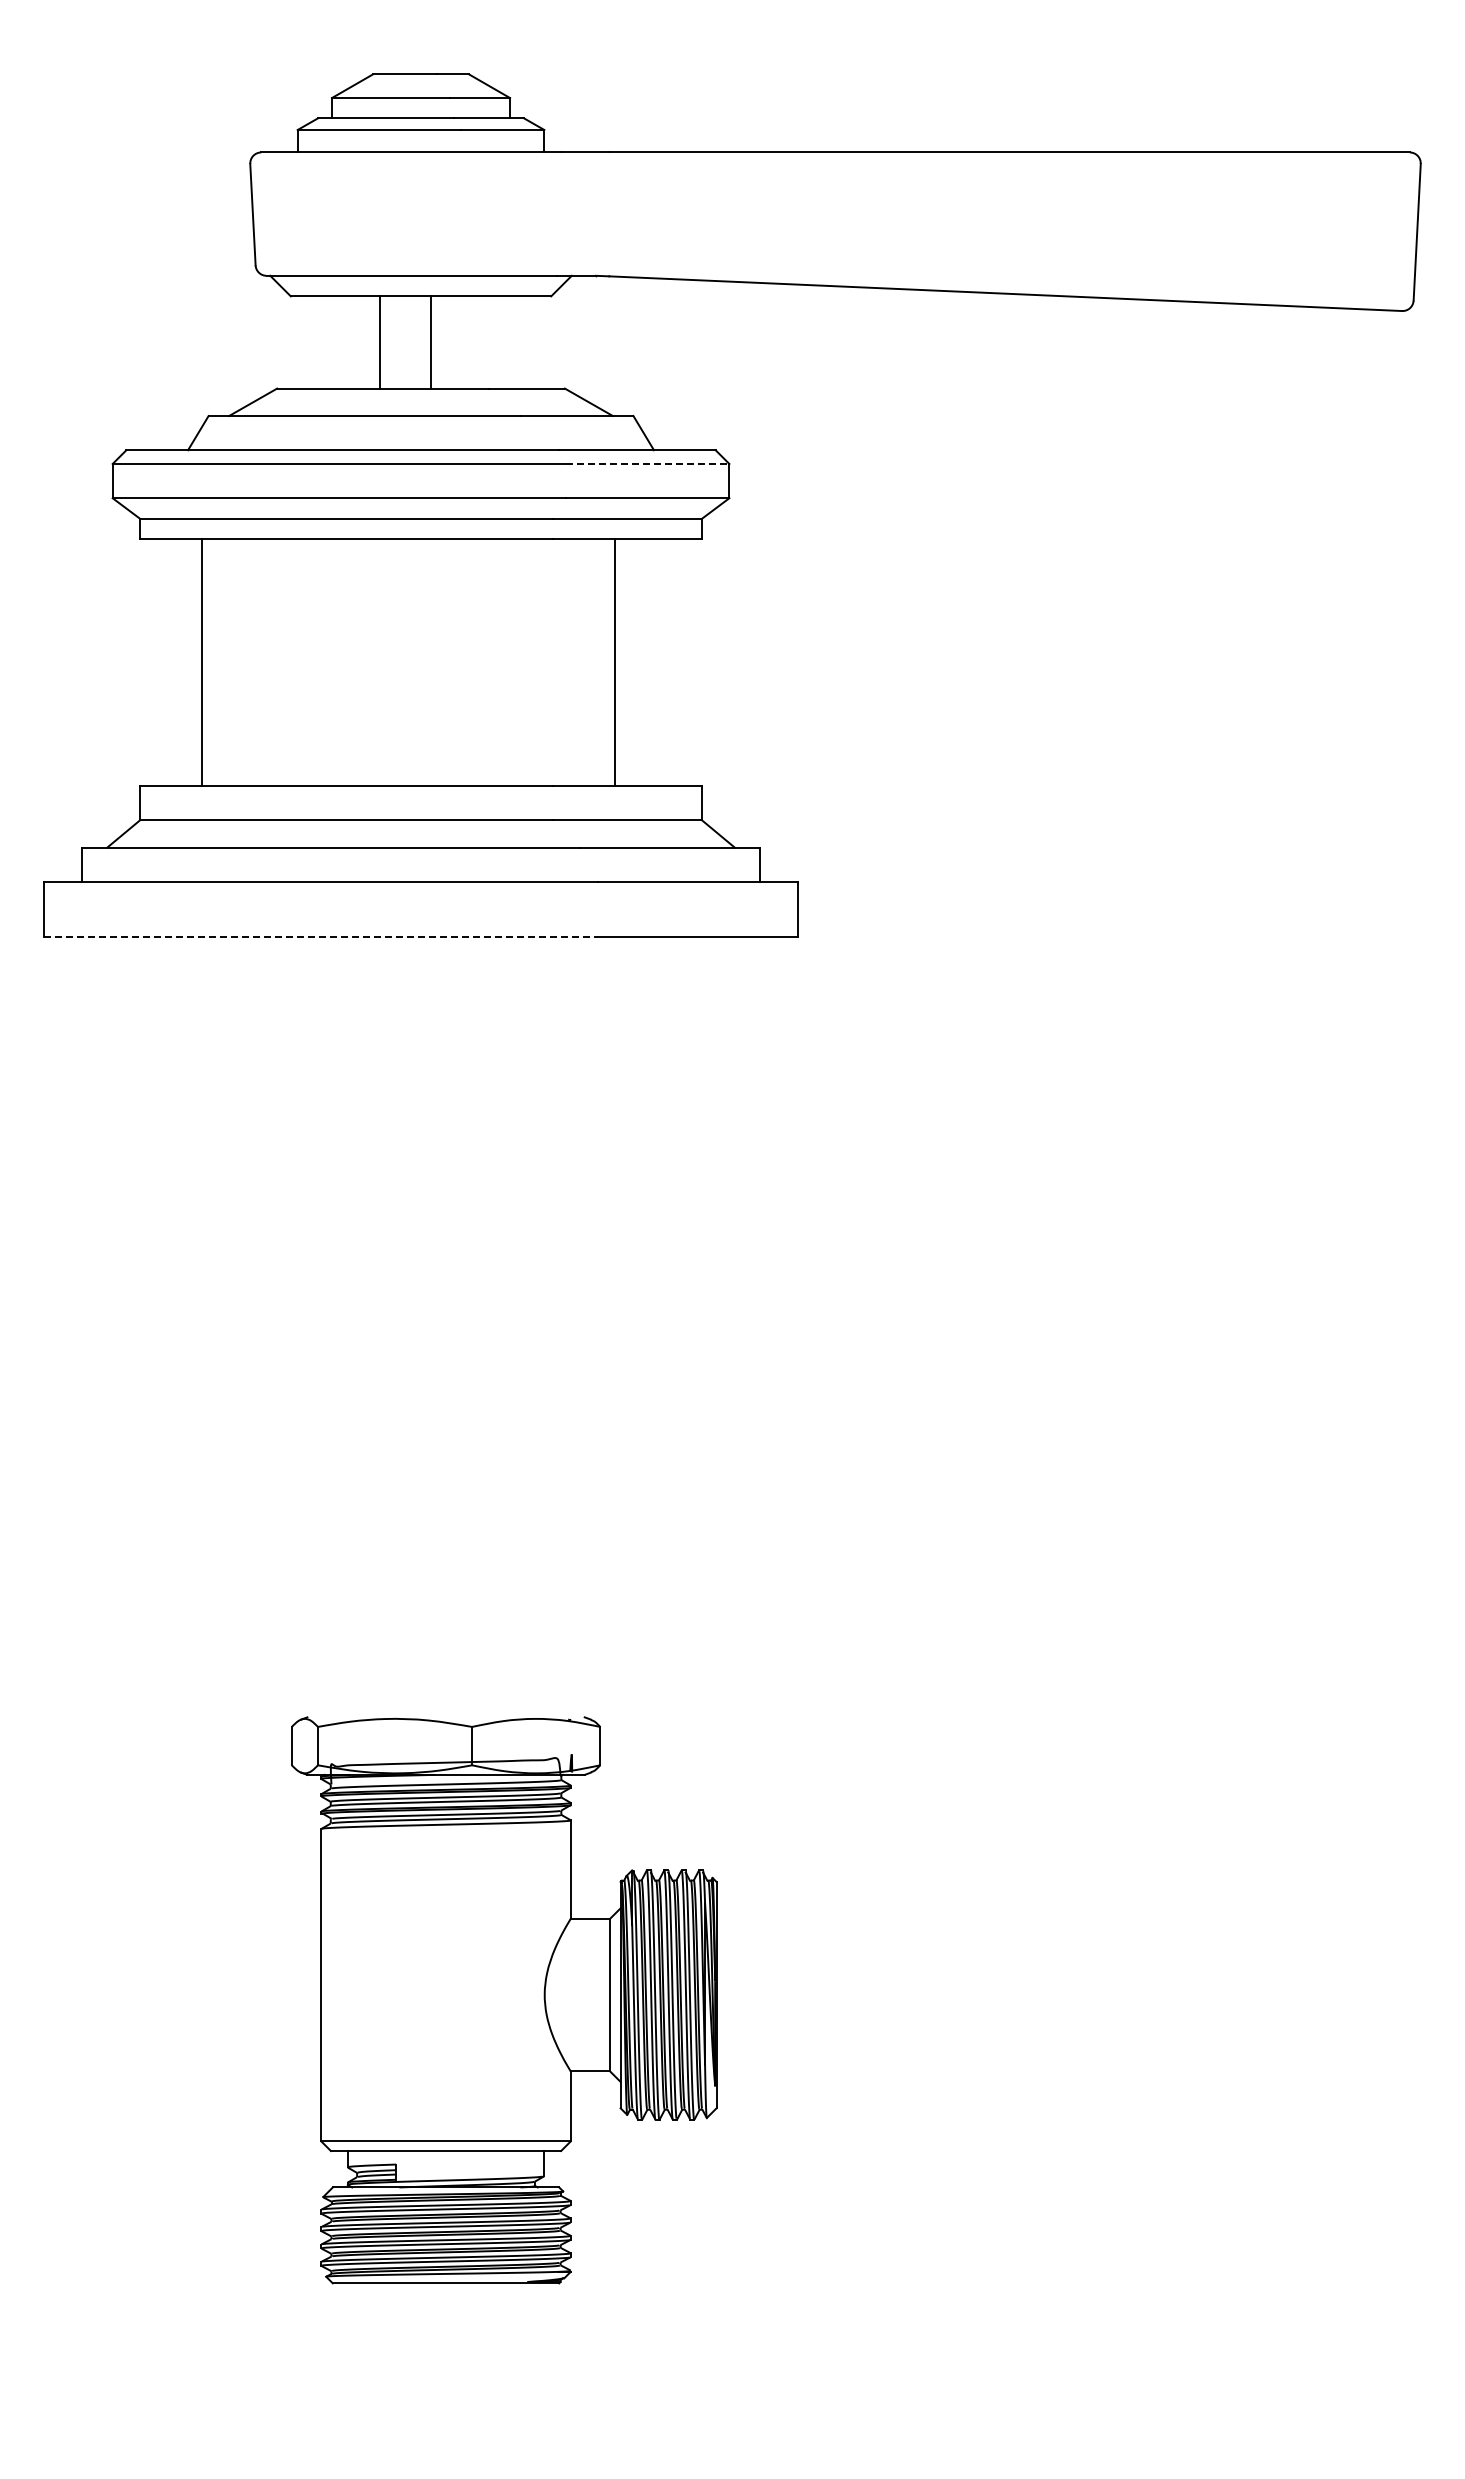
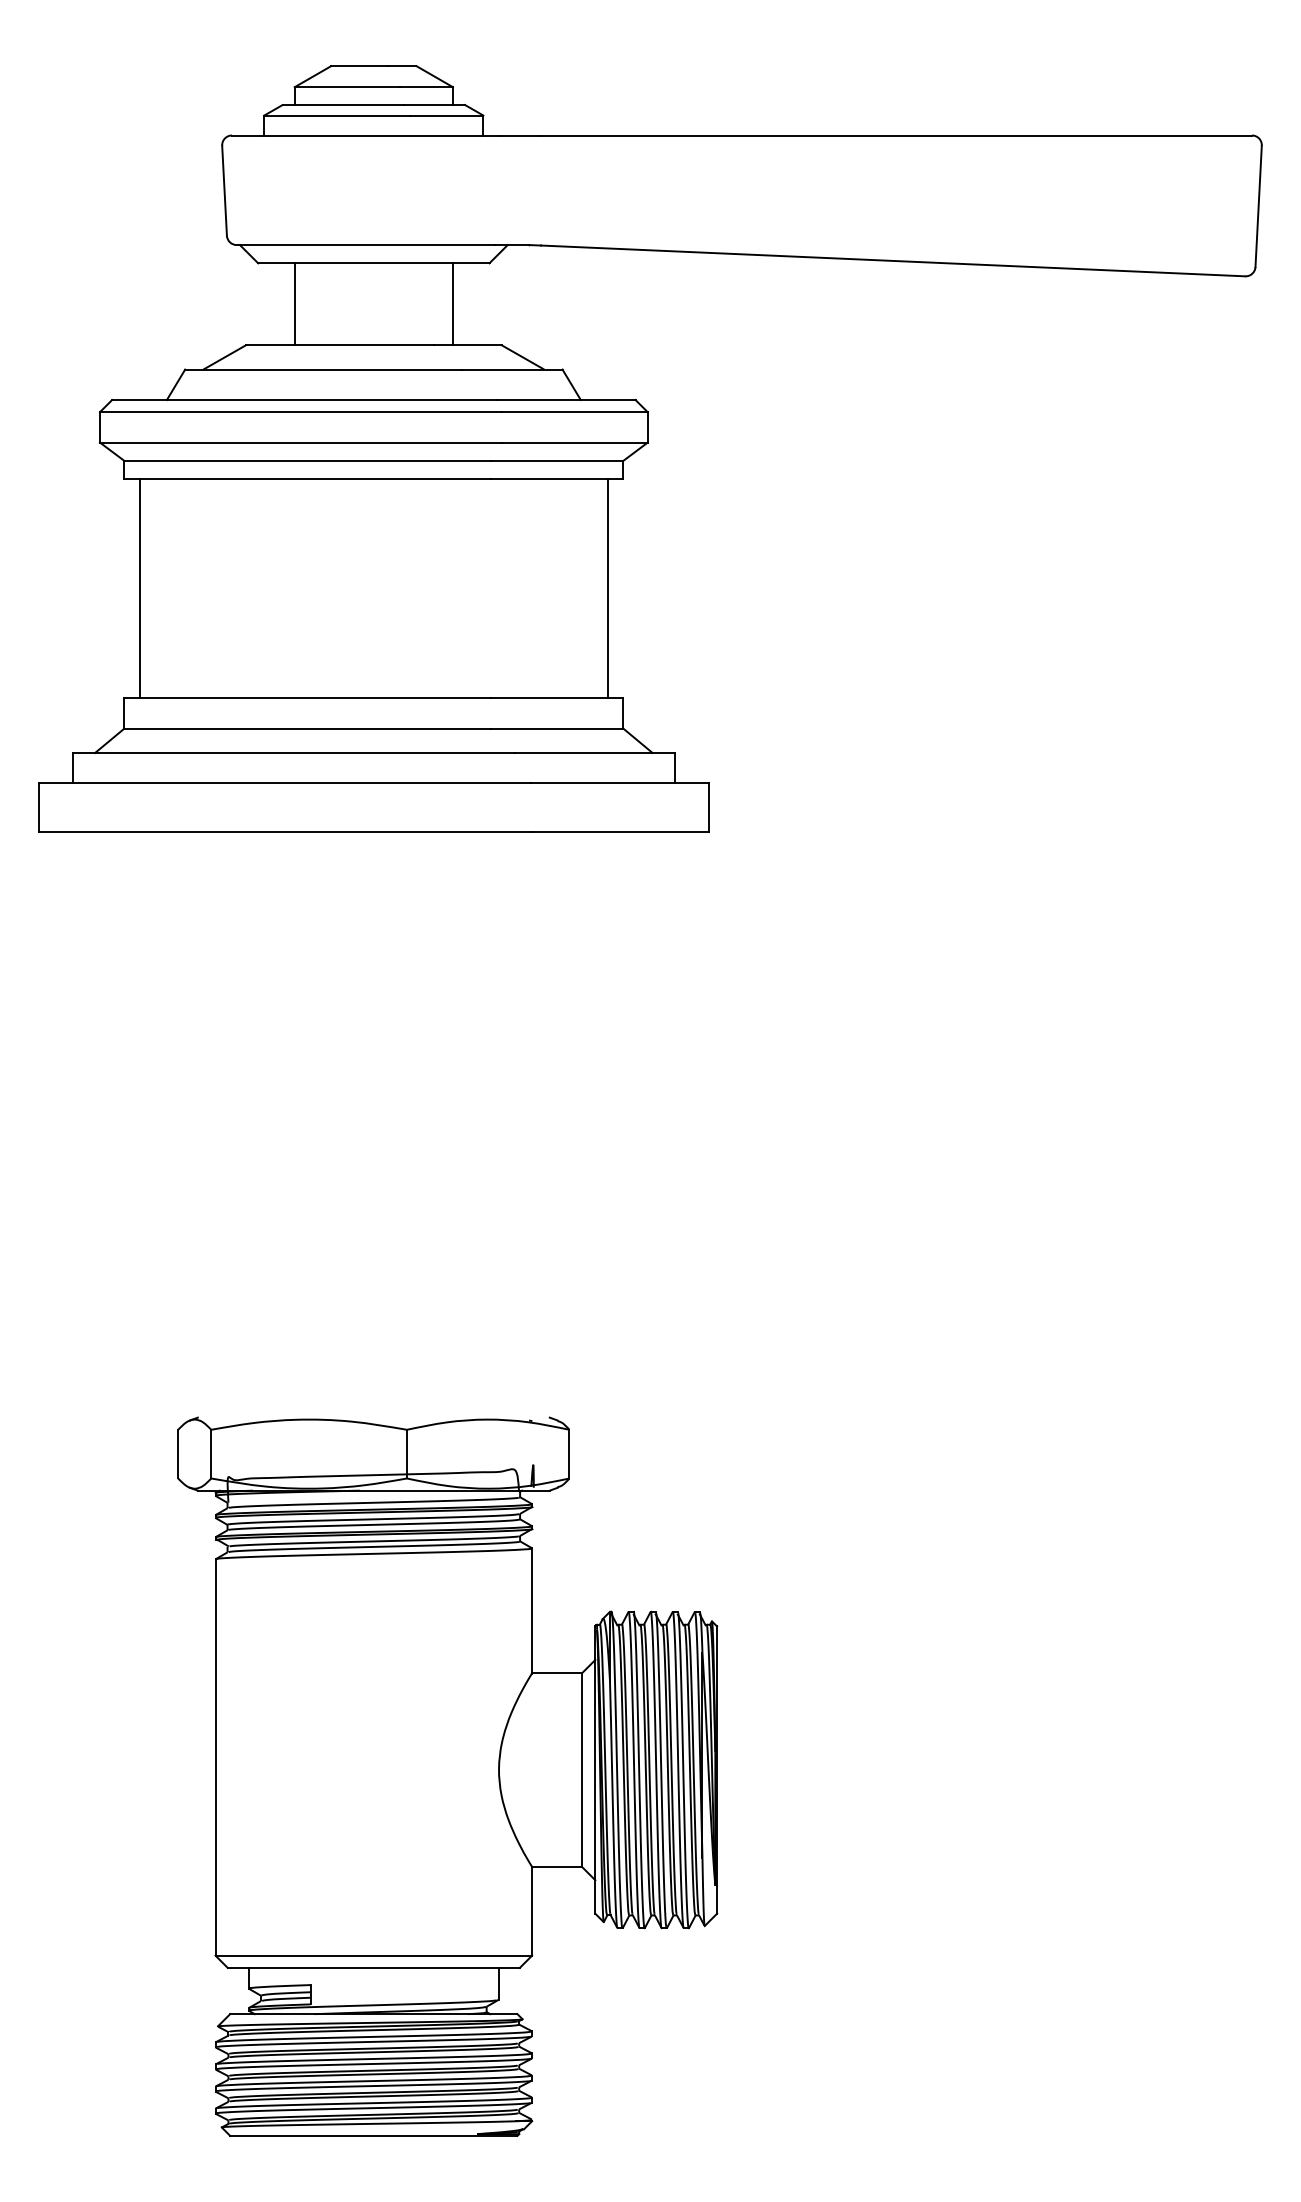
line: (379, 342) -> (294, 304), moved
line: (431, 342) -> (453, 304), moved
line: (647, 463) -> (575, 411), dashed -> solid
line: (202, 662) -> (139, 588), moved
line: (614, 662) -> (607, 588), moved
line: (320, 936) -> (284, 831), dashed -> solid
part: (504, 2000) -> (447, 1776), size x1.43

